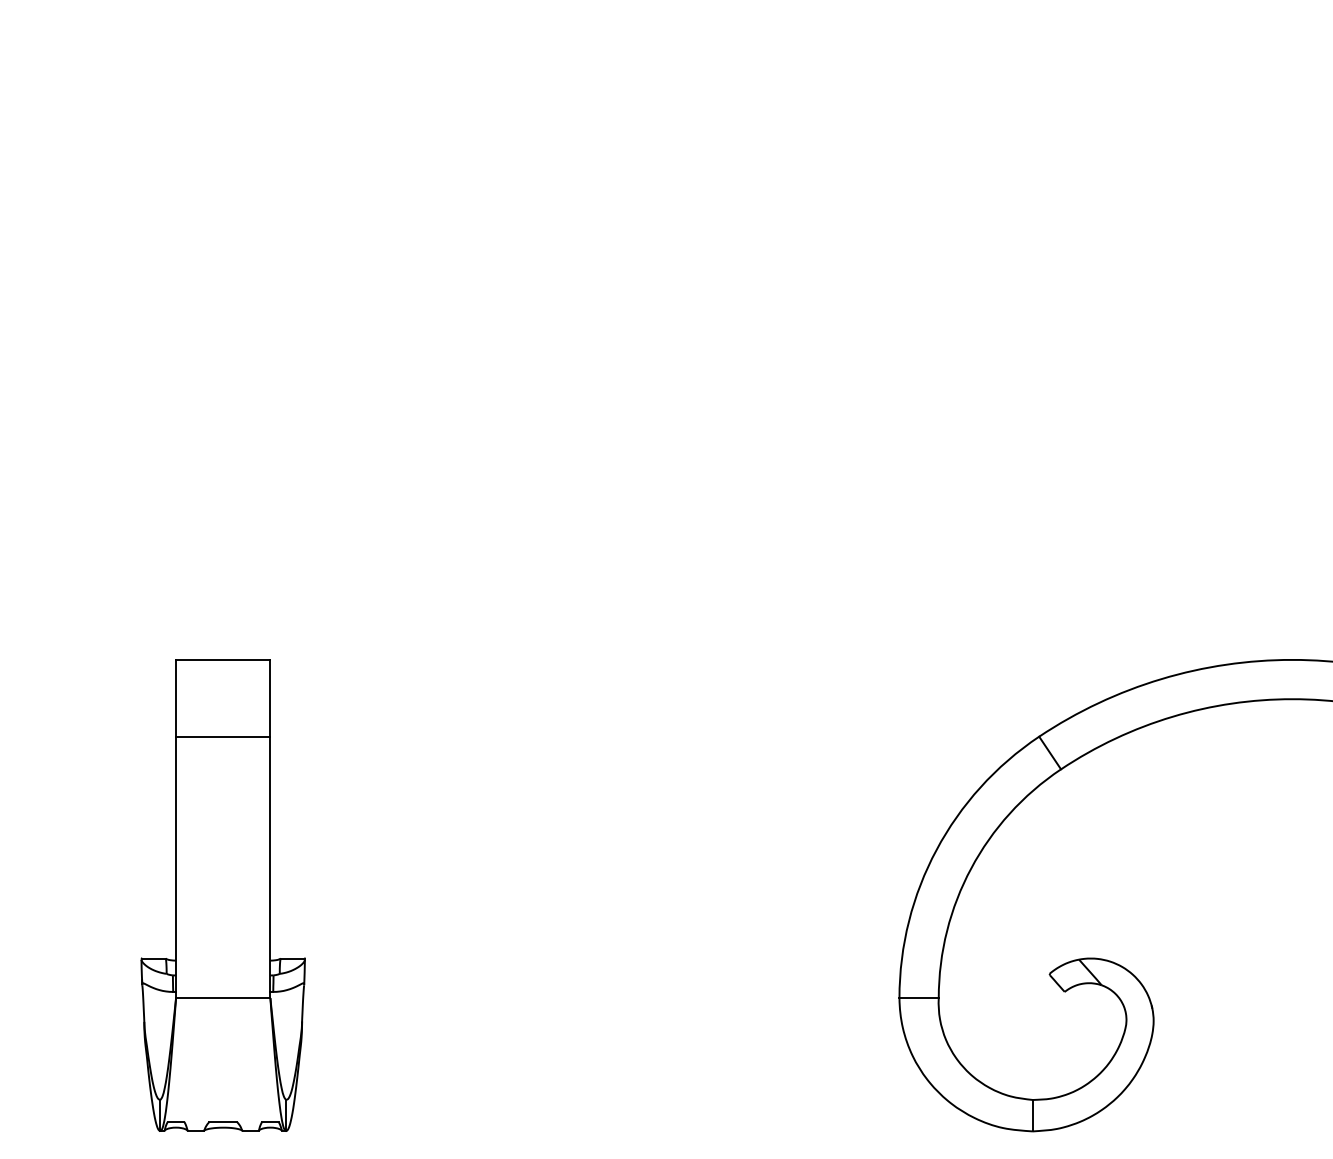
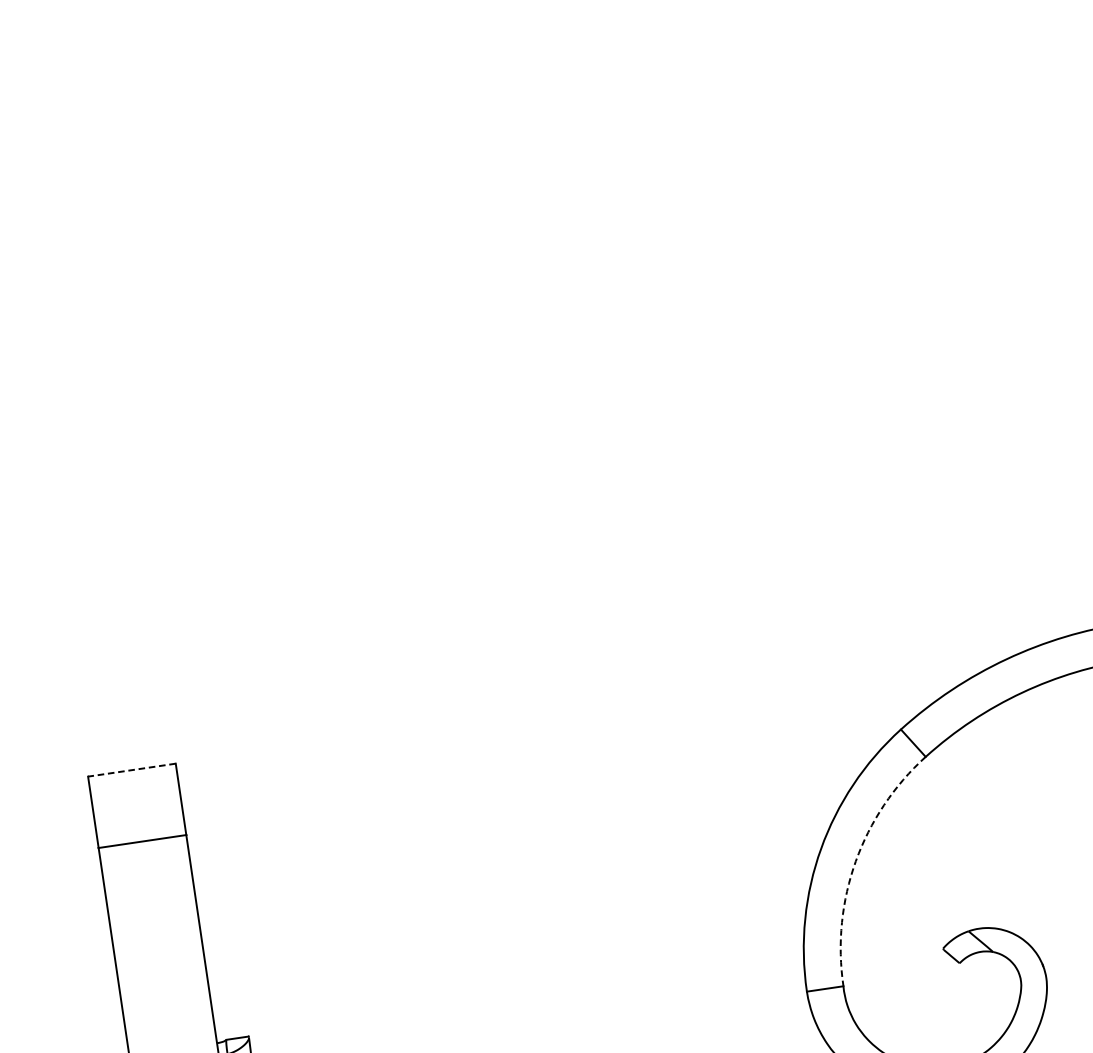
line: (222, 659) -> (131, 769), solid -> dashed
arc: (971, 868) -> (856, 861), solid -> dashed

